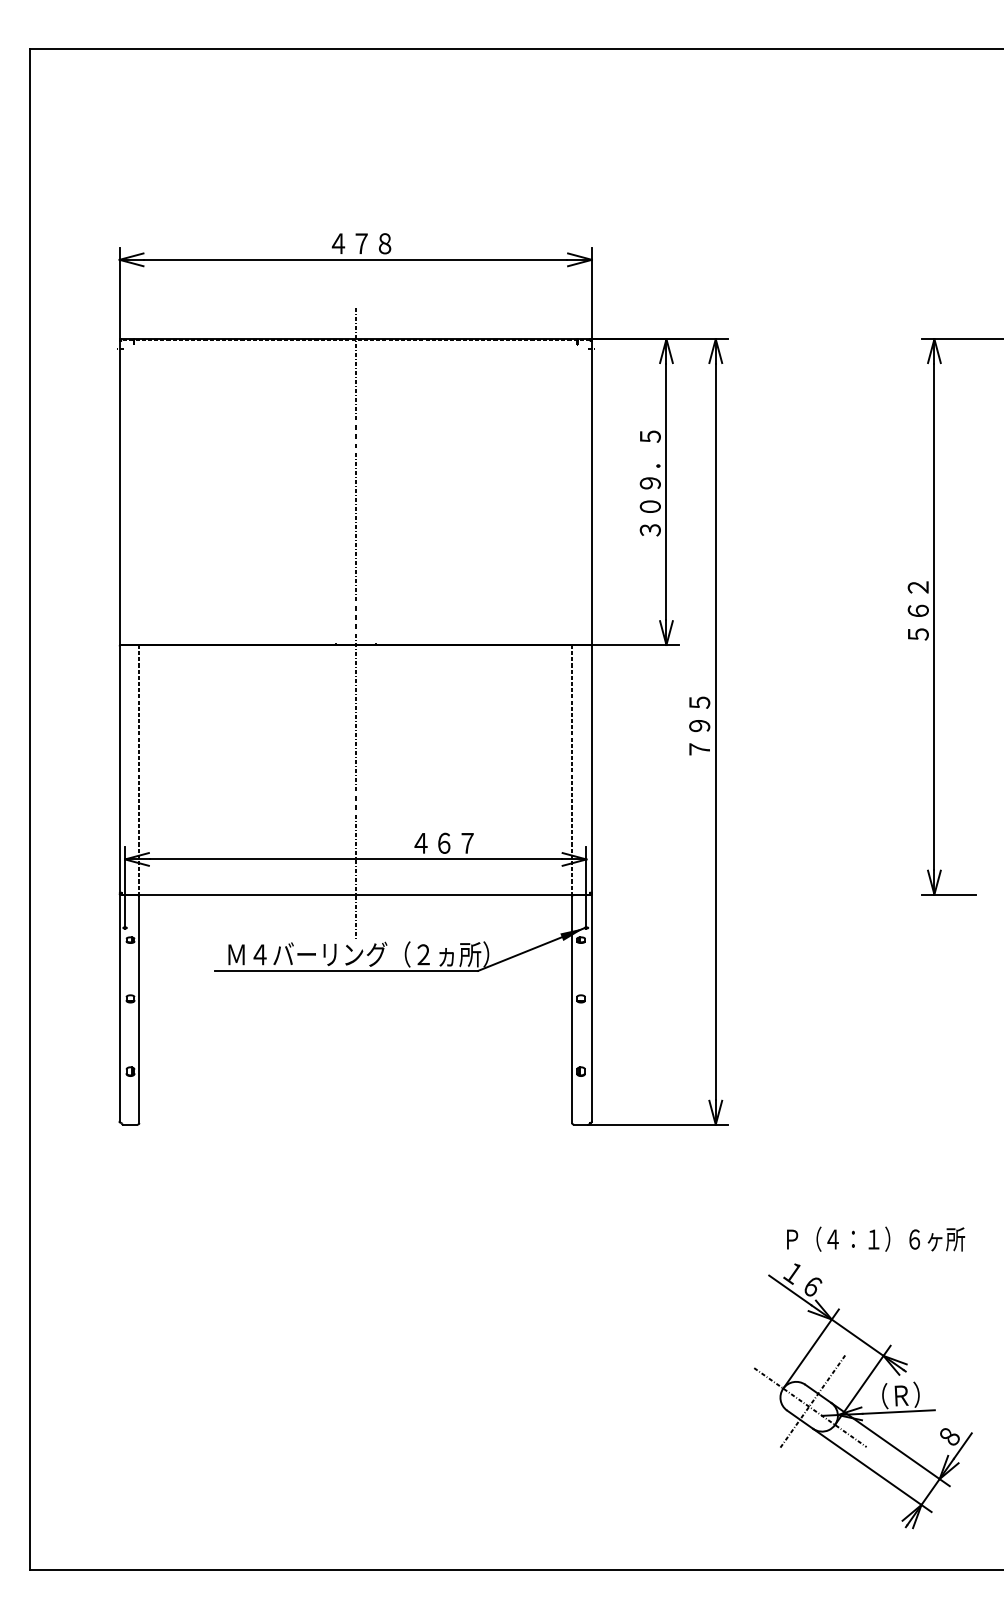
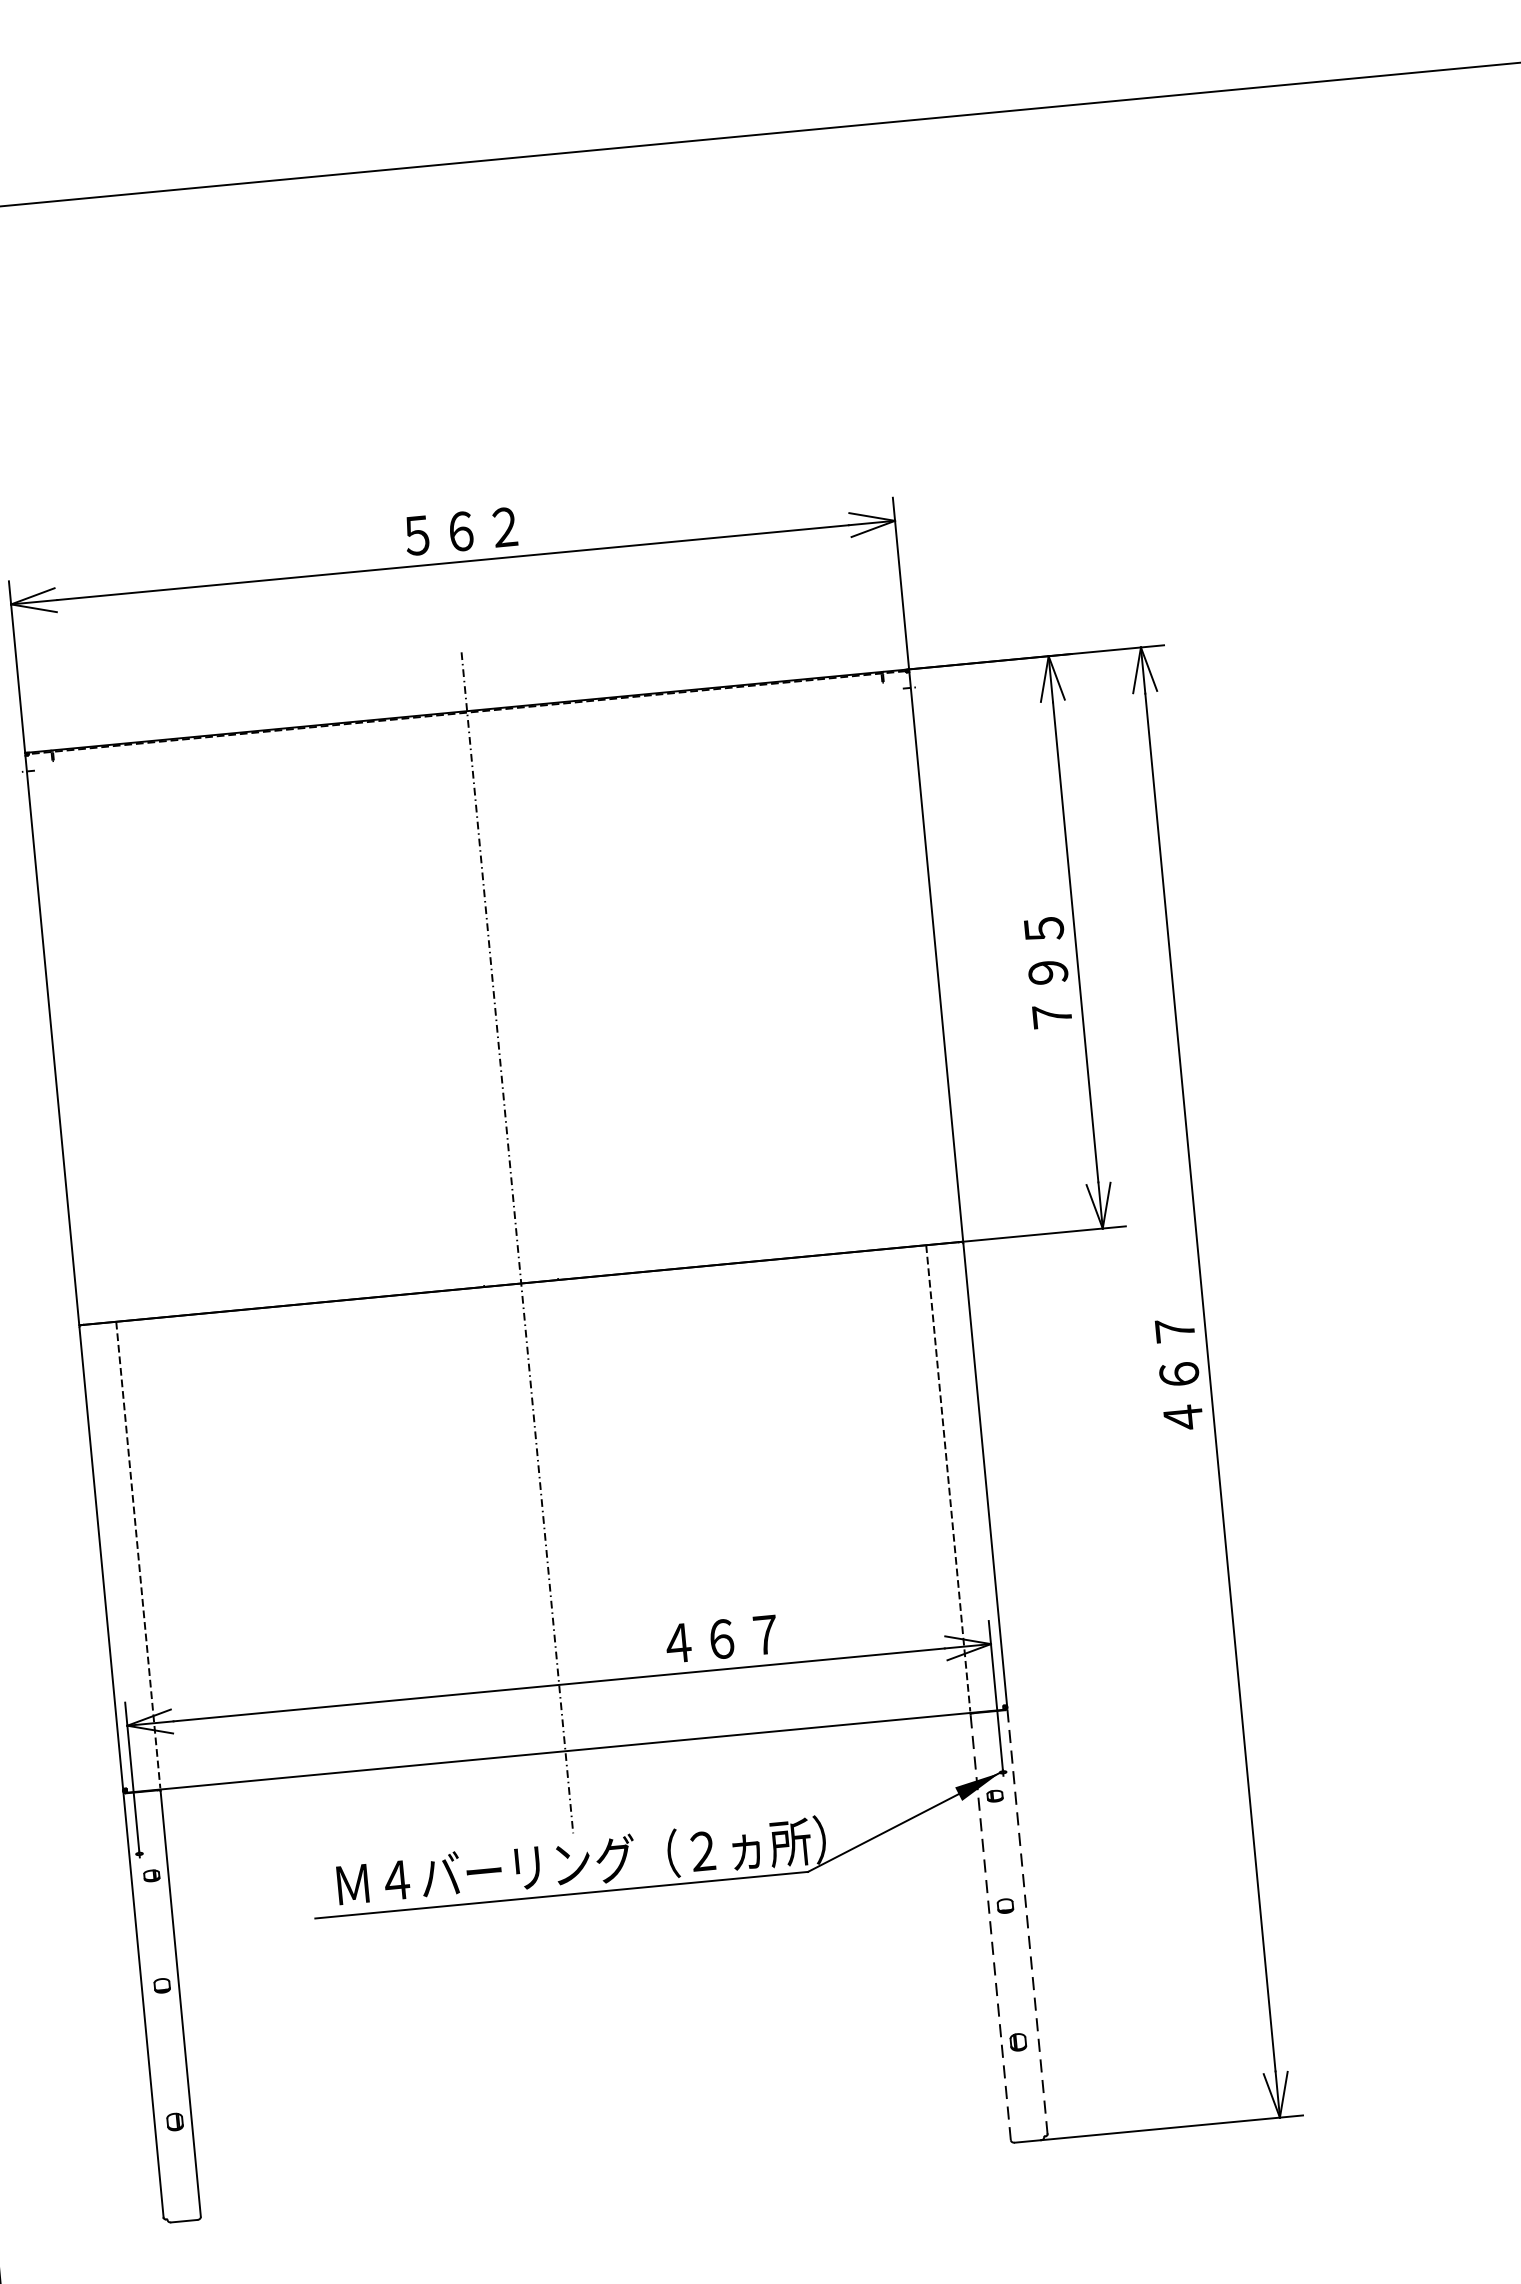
text: (361, 243) -> (460, 531), ４７８ -> ５６２
text: (649, 483) -> (1042, 929), ３０９．５ -> ７９５
text: (699, 725) -> (1178, 1373), ７９５ -> ４６７
line: (591, 1007) -> (1026, 1920), solid -> dashed
line: (572, 1009) -> (991, 1927), solid -> dashed

